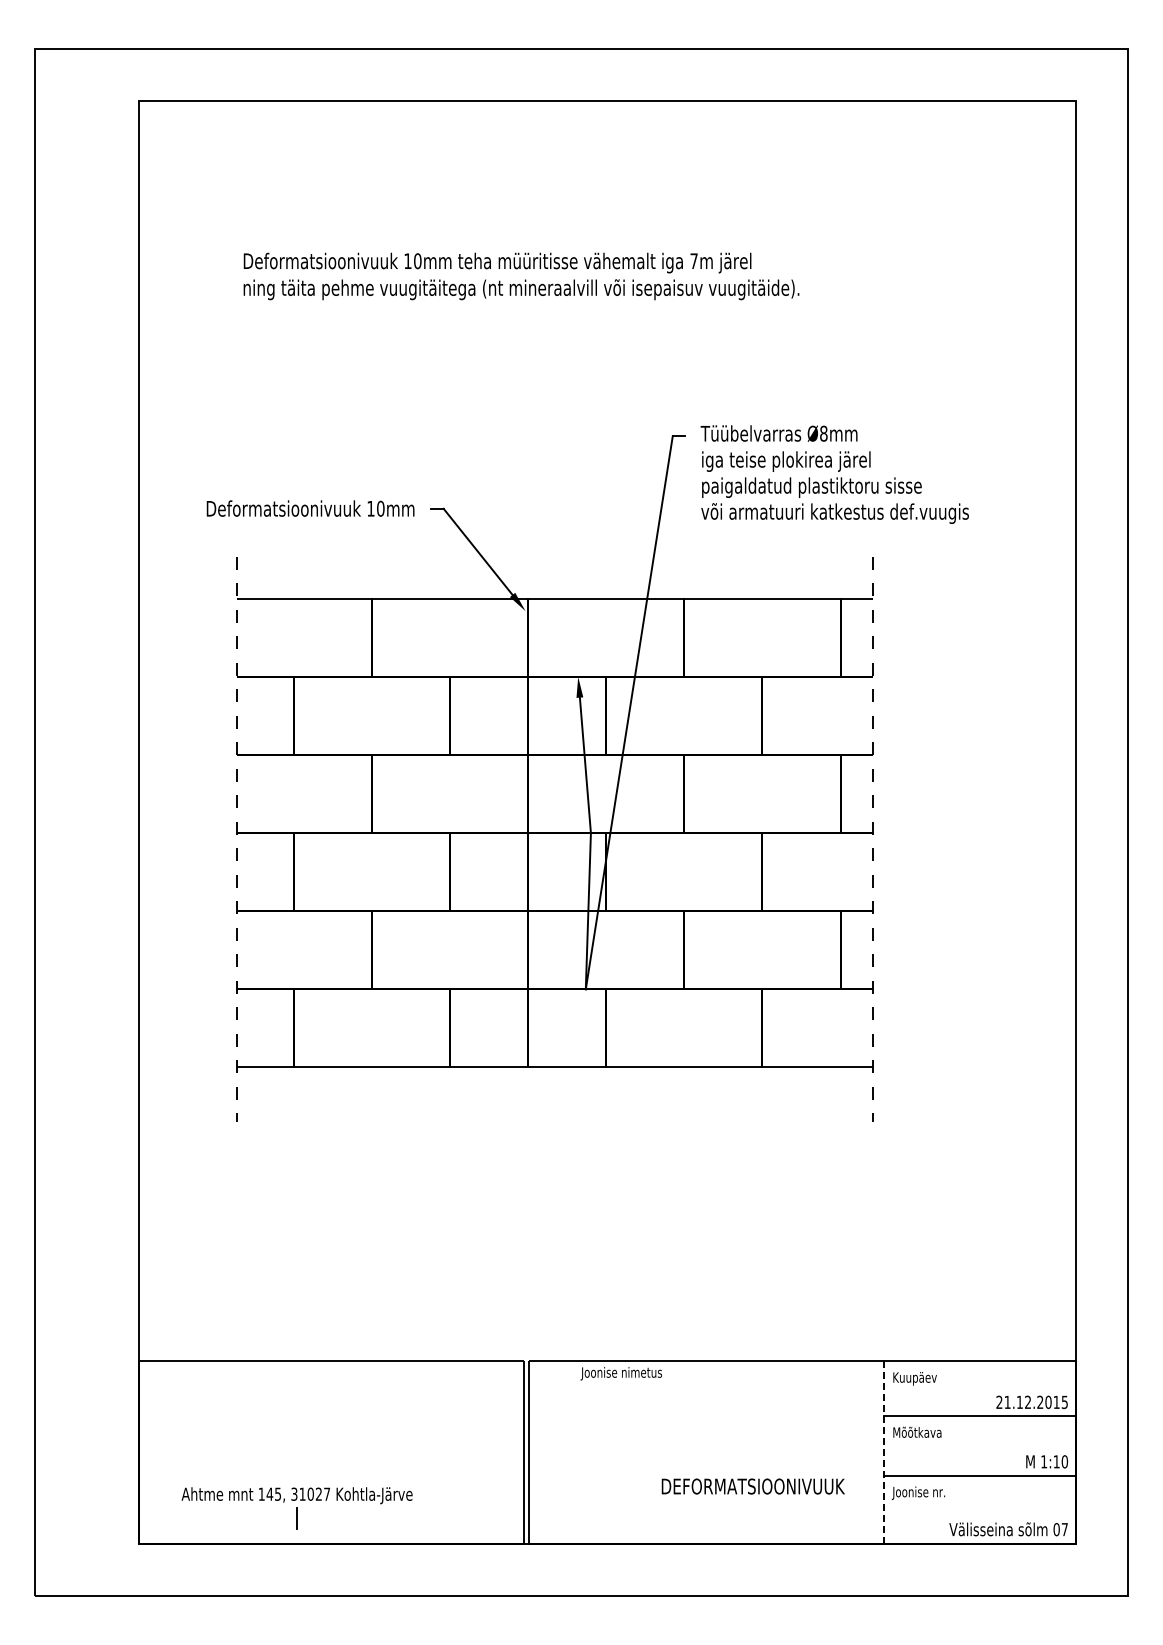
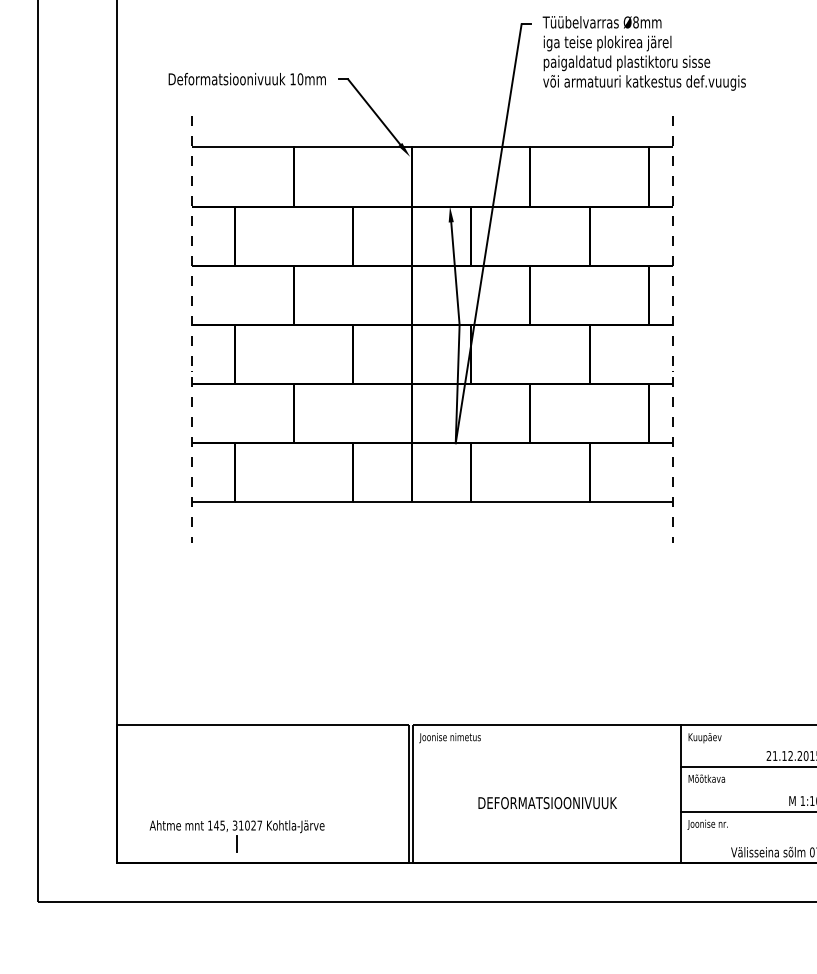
text: (620, 1373) -> (449, 737), moved
line: (883, 1452) -> (681, 793), dashed -> solid
text: (752, 1486) -> (547, 803), moved

